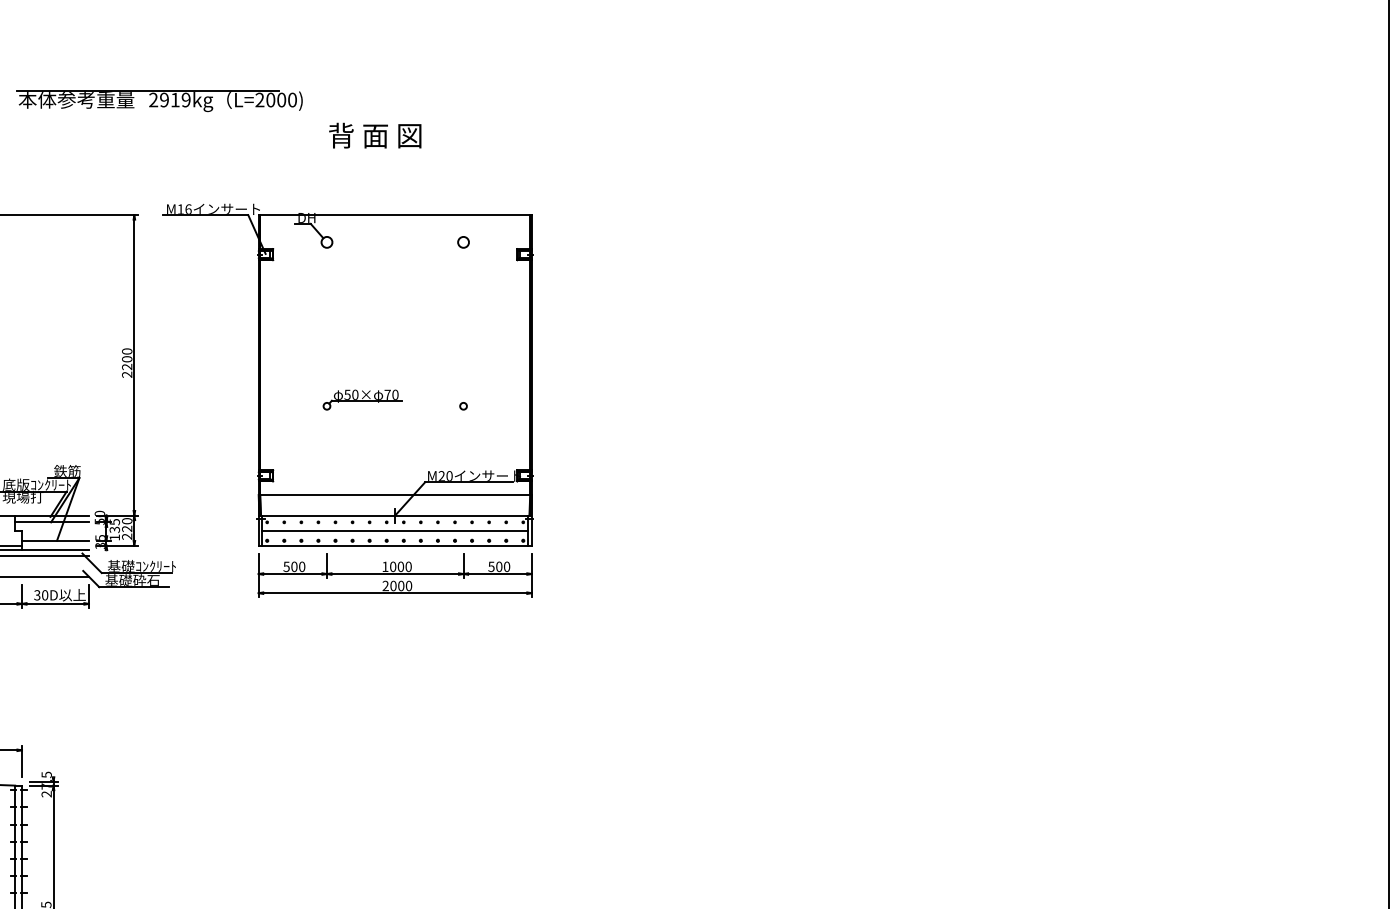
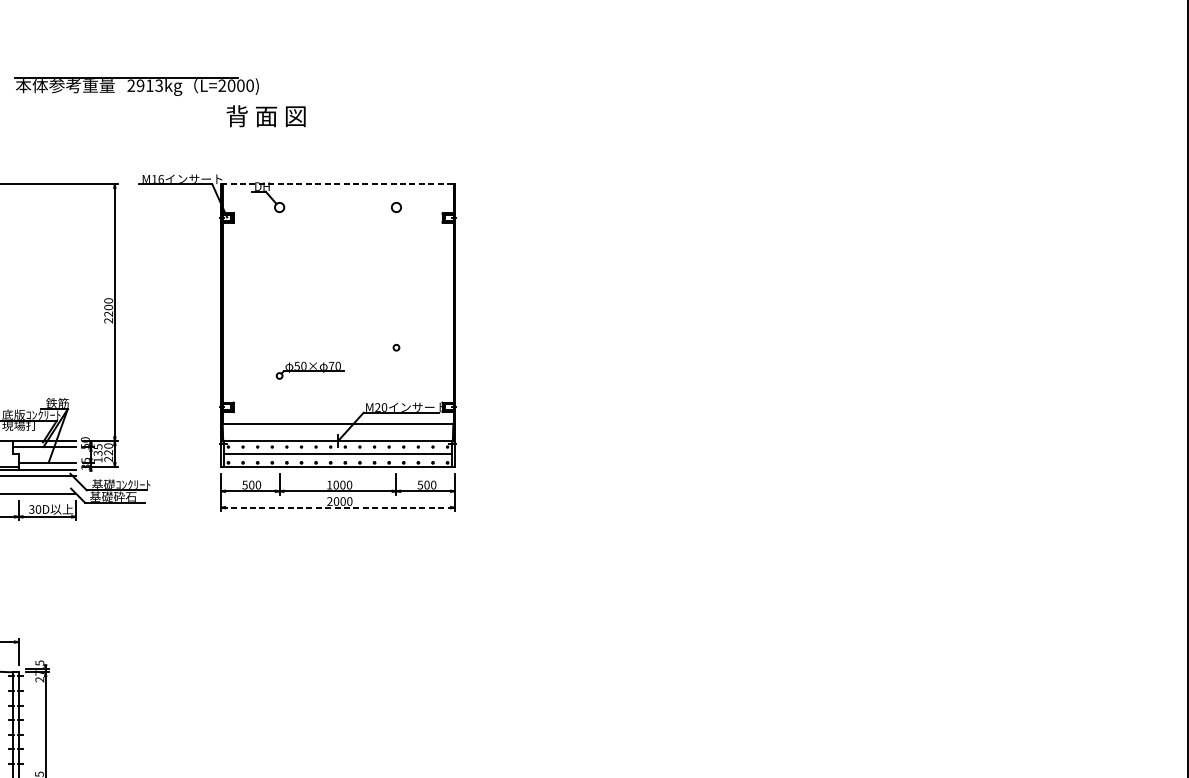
text: (185, 100) -> (158, 86), 2919kg -> 2913kg
text: (375, 135) -> (266, 116), moved
line: (395, 215) -> (338, 184), solid -> dashed
part: (362, 399) -> (310, 370), moved
line: (395, 593) -> (338, 507), solid -> dashed

